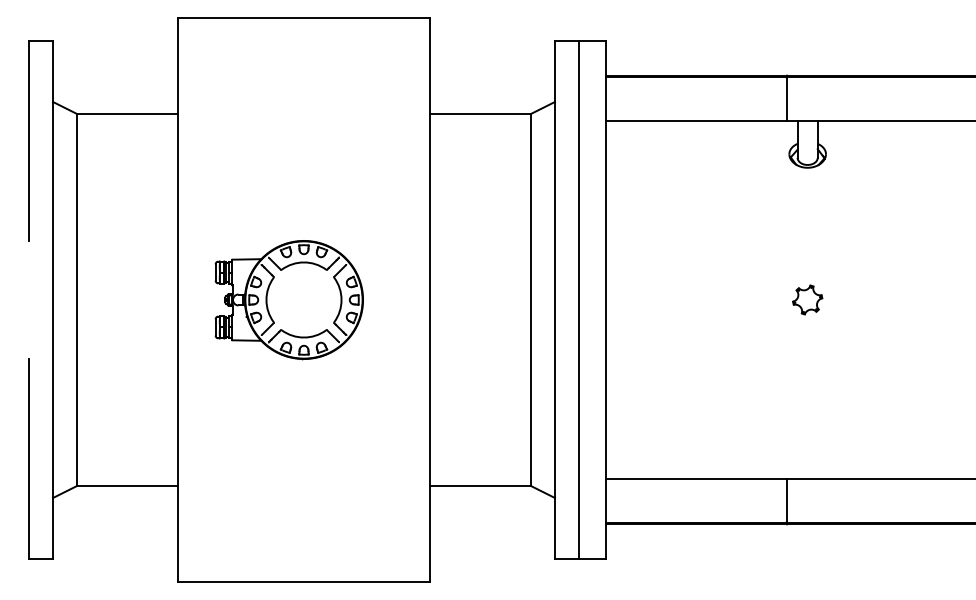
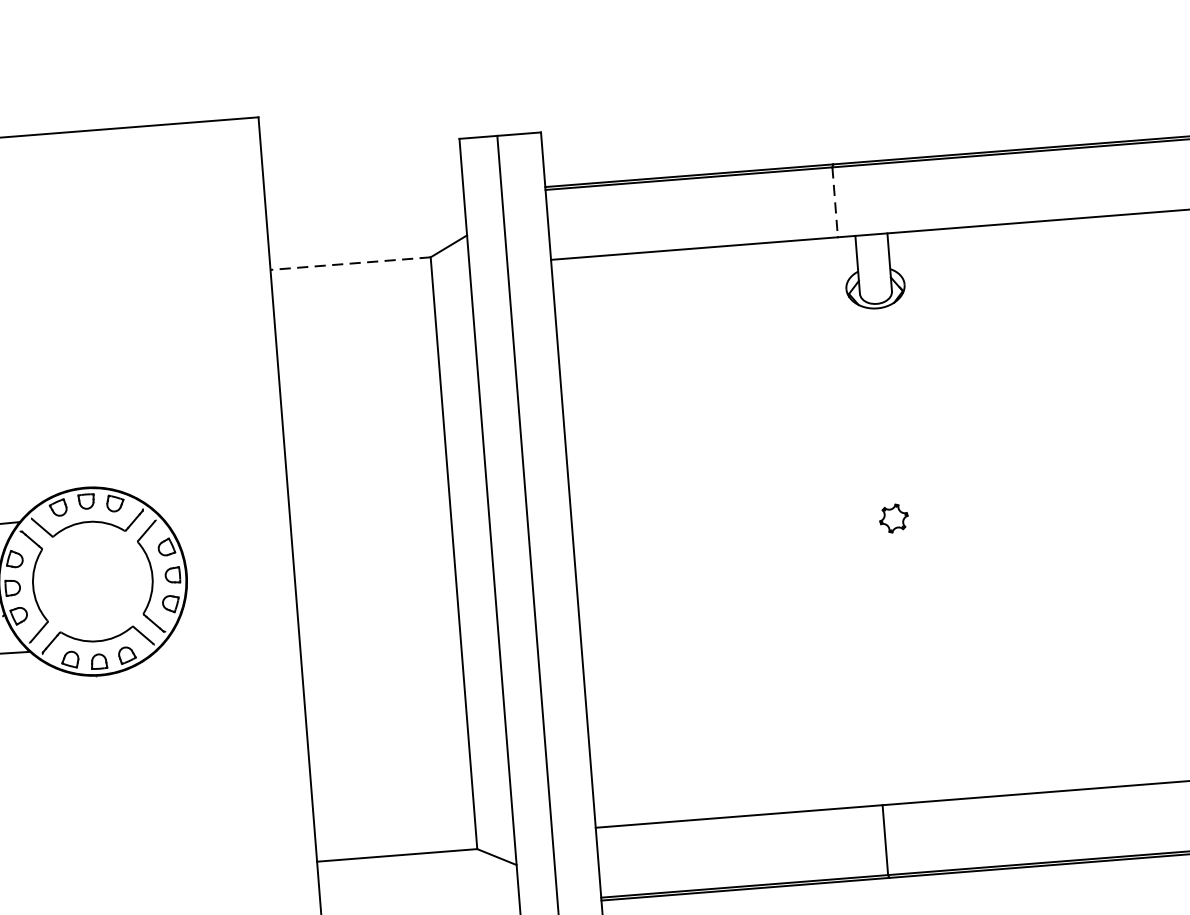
line: (786, 99) -> (834, 202), solid -> dashed
line: (480, 113) -> (350, 263), solid -> dashed
part: (807, 299) -> (893, 517), size x0.6

